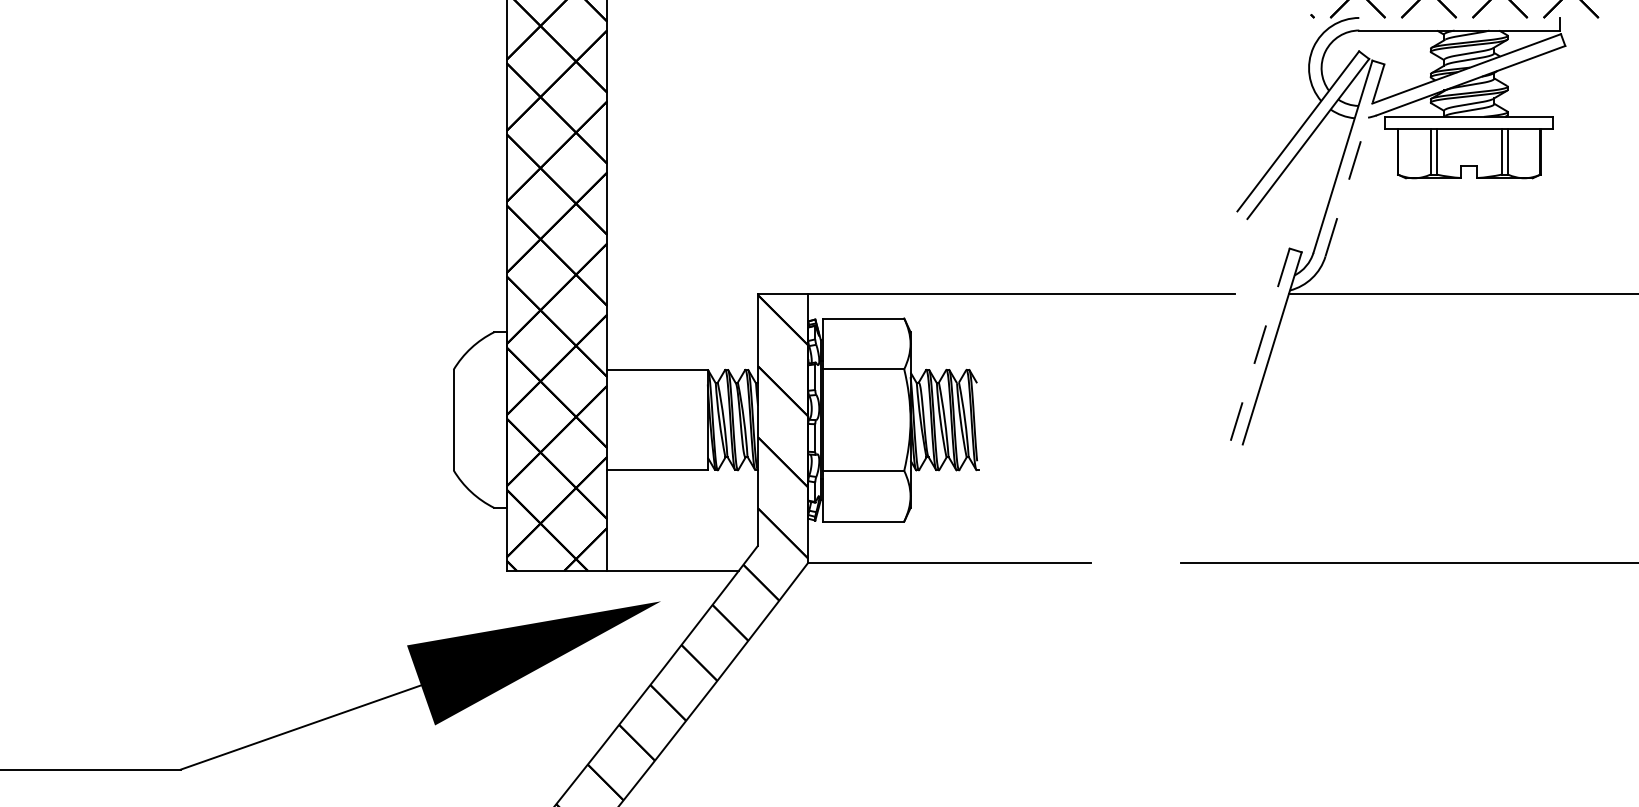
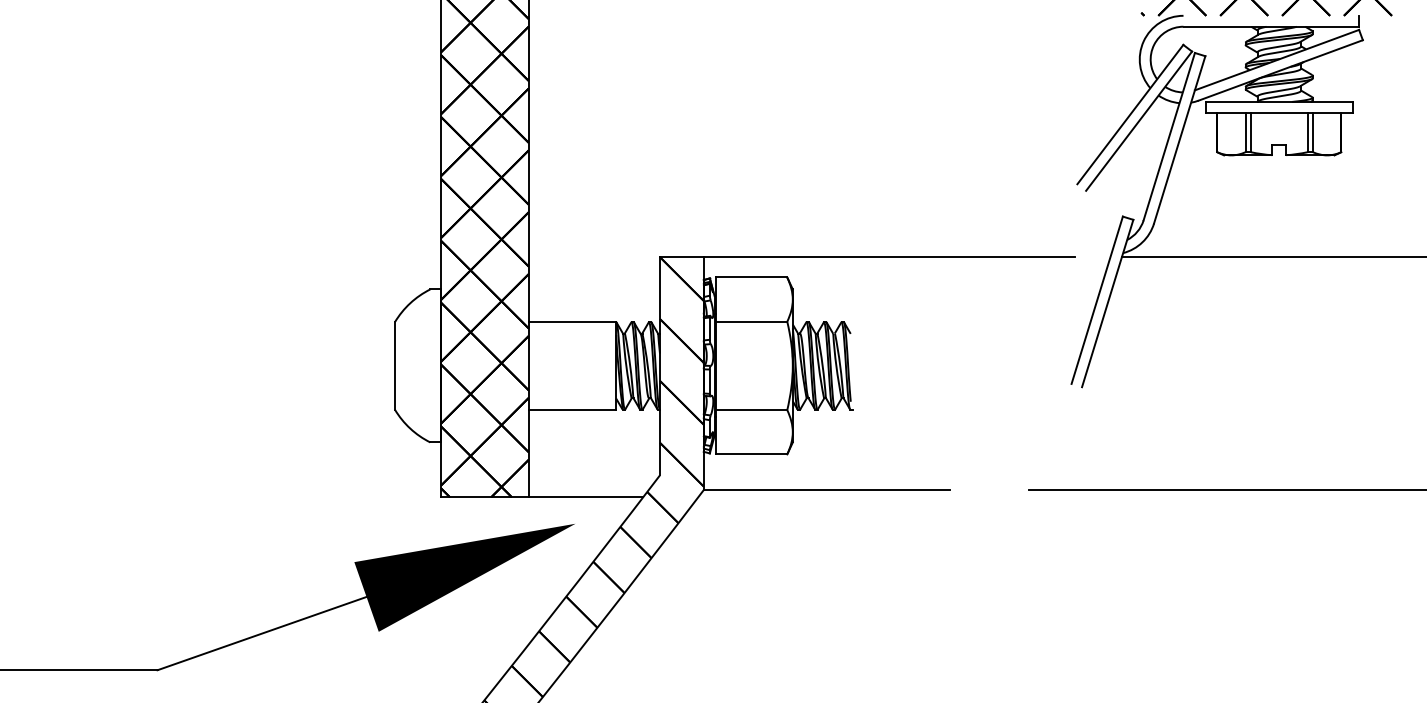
line: (1354, 160) -> (1179, 139), dashed -> solid
line: (1260, 344) -> (1097, 300), dashed -> solid

